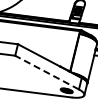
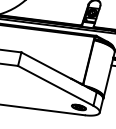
line: (46, 72) -> (55, 85), dashed -> solid

